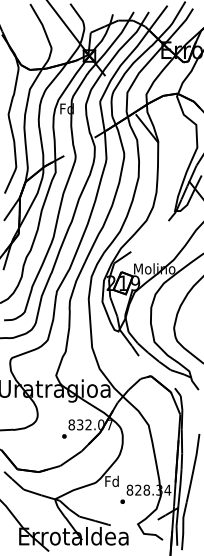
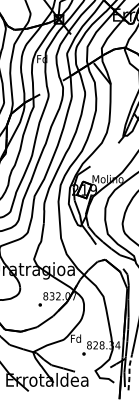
line: (183, 526) -> (129, 372), solid -> dashed

